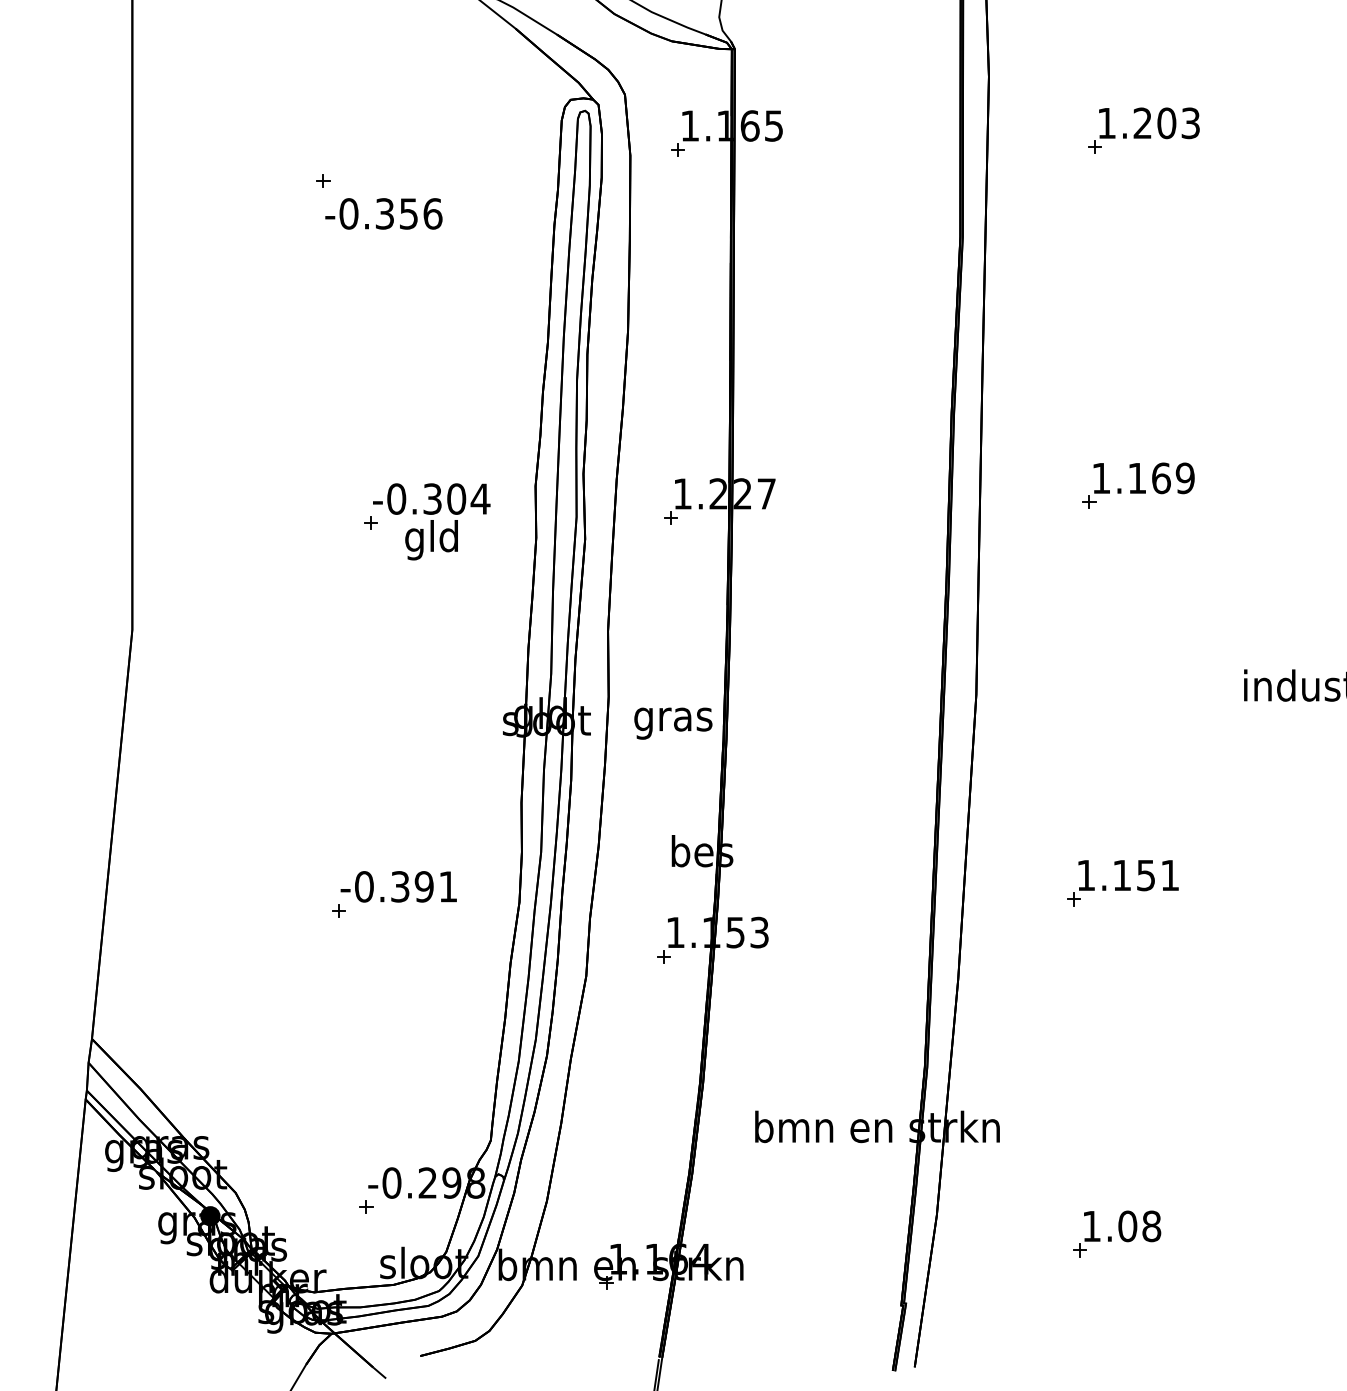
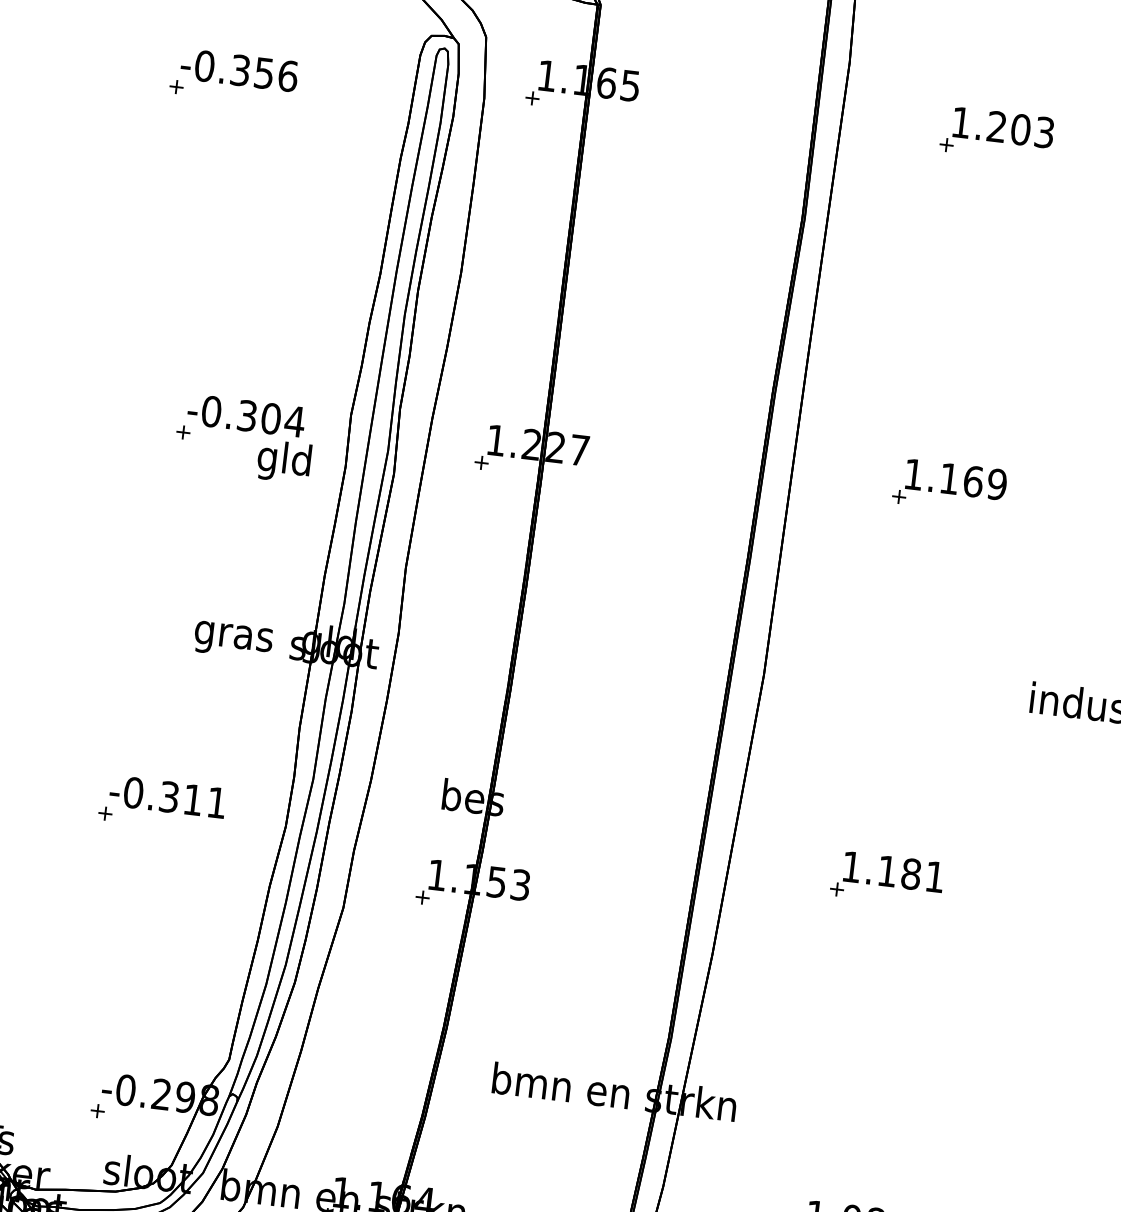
text: (383, 213) -> (239, 69), moved
text: (431, 540) -> (283, 462), moved
text: (673, 723) -> (233, 640), moved
text: (1145, 875) -> (910, 874), 1.151 -> 1.181
text: (423, 886) -> (192, 799), -0.391 -> -0.311

